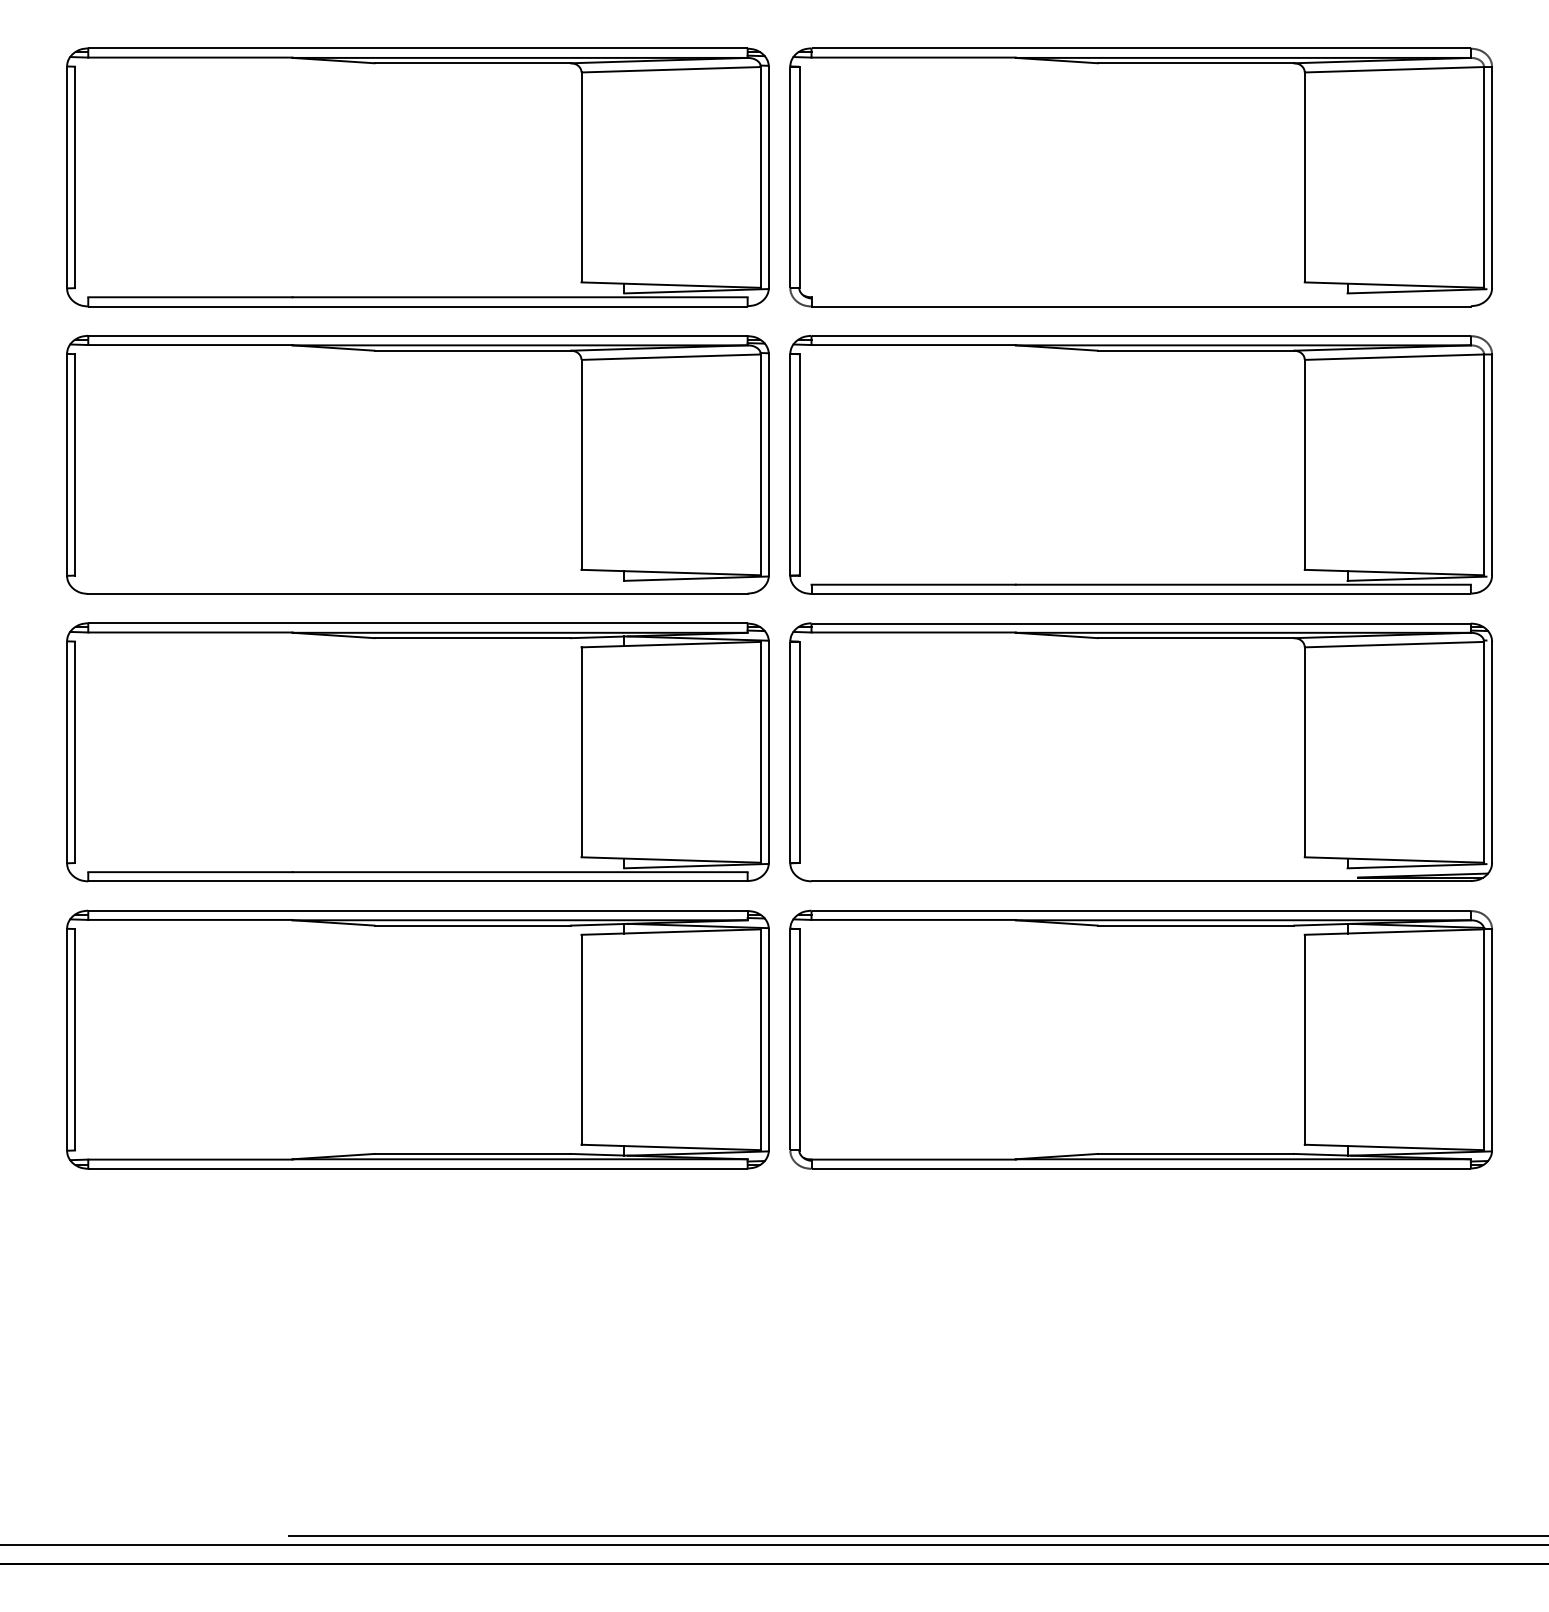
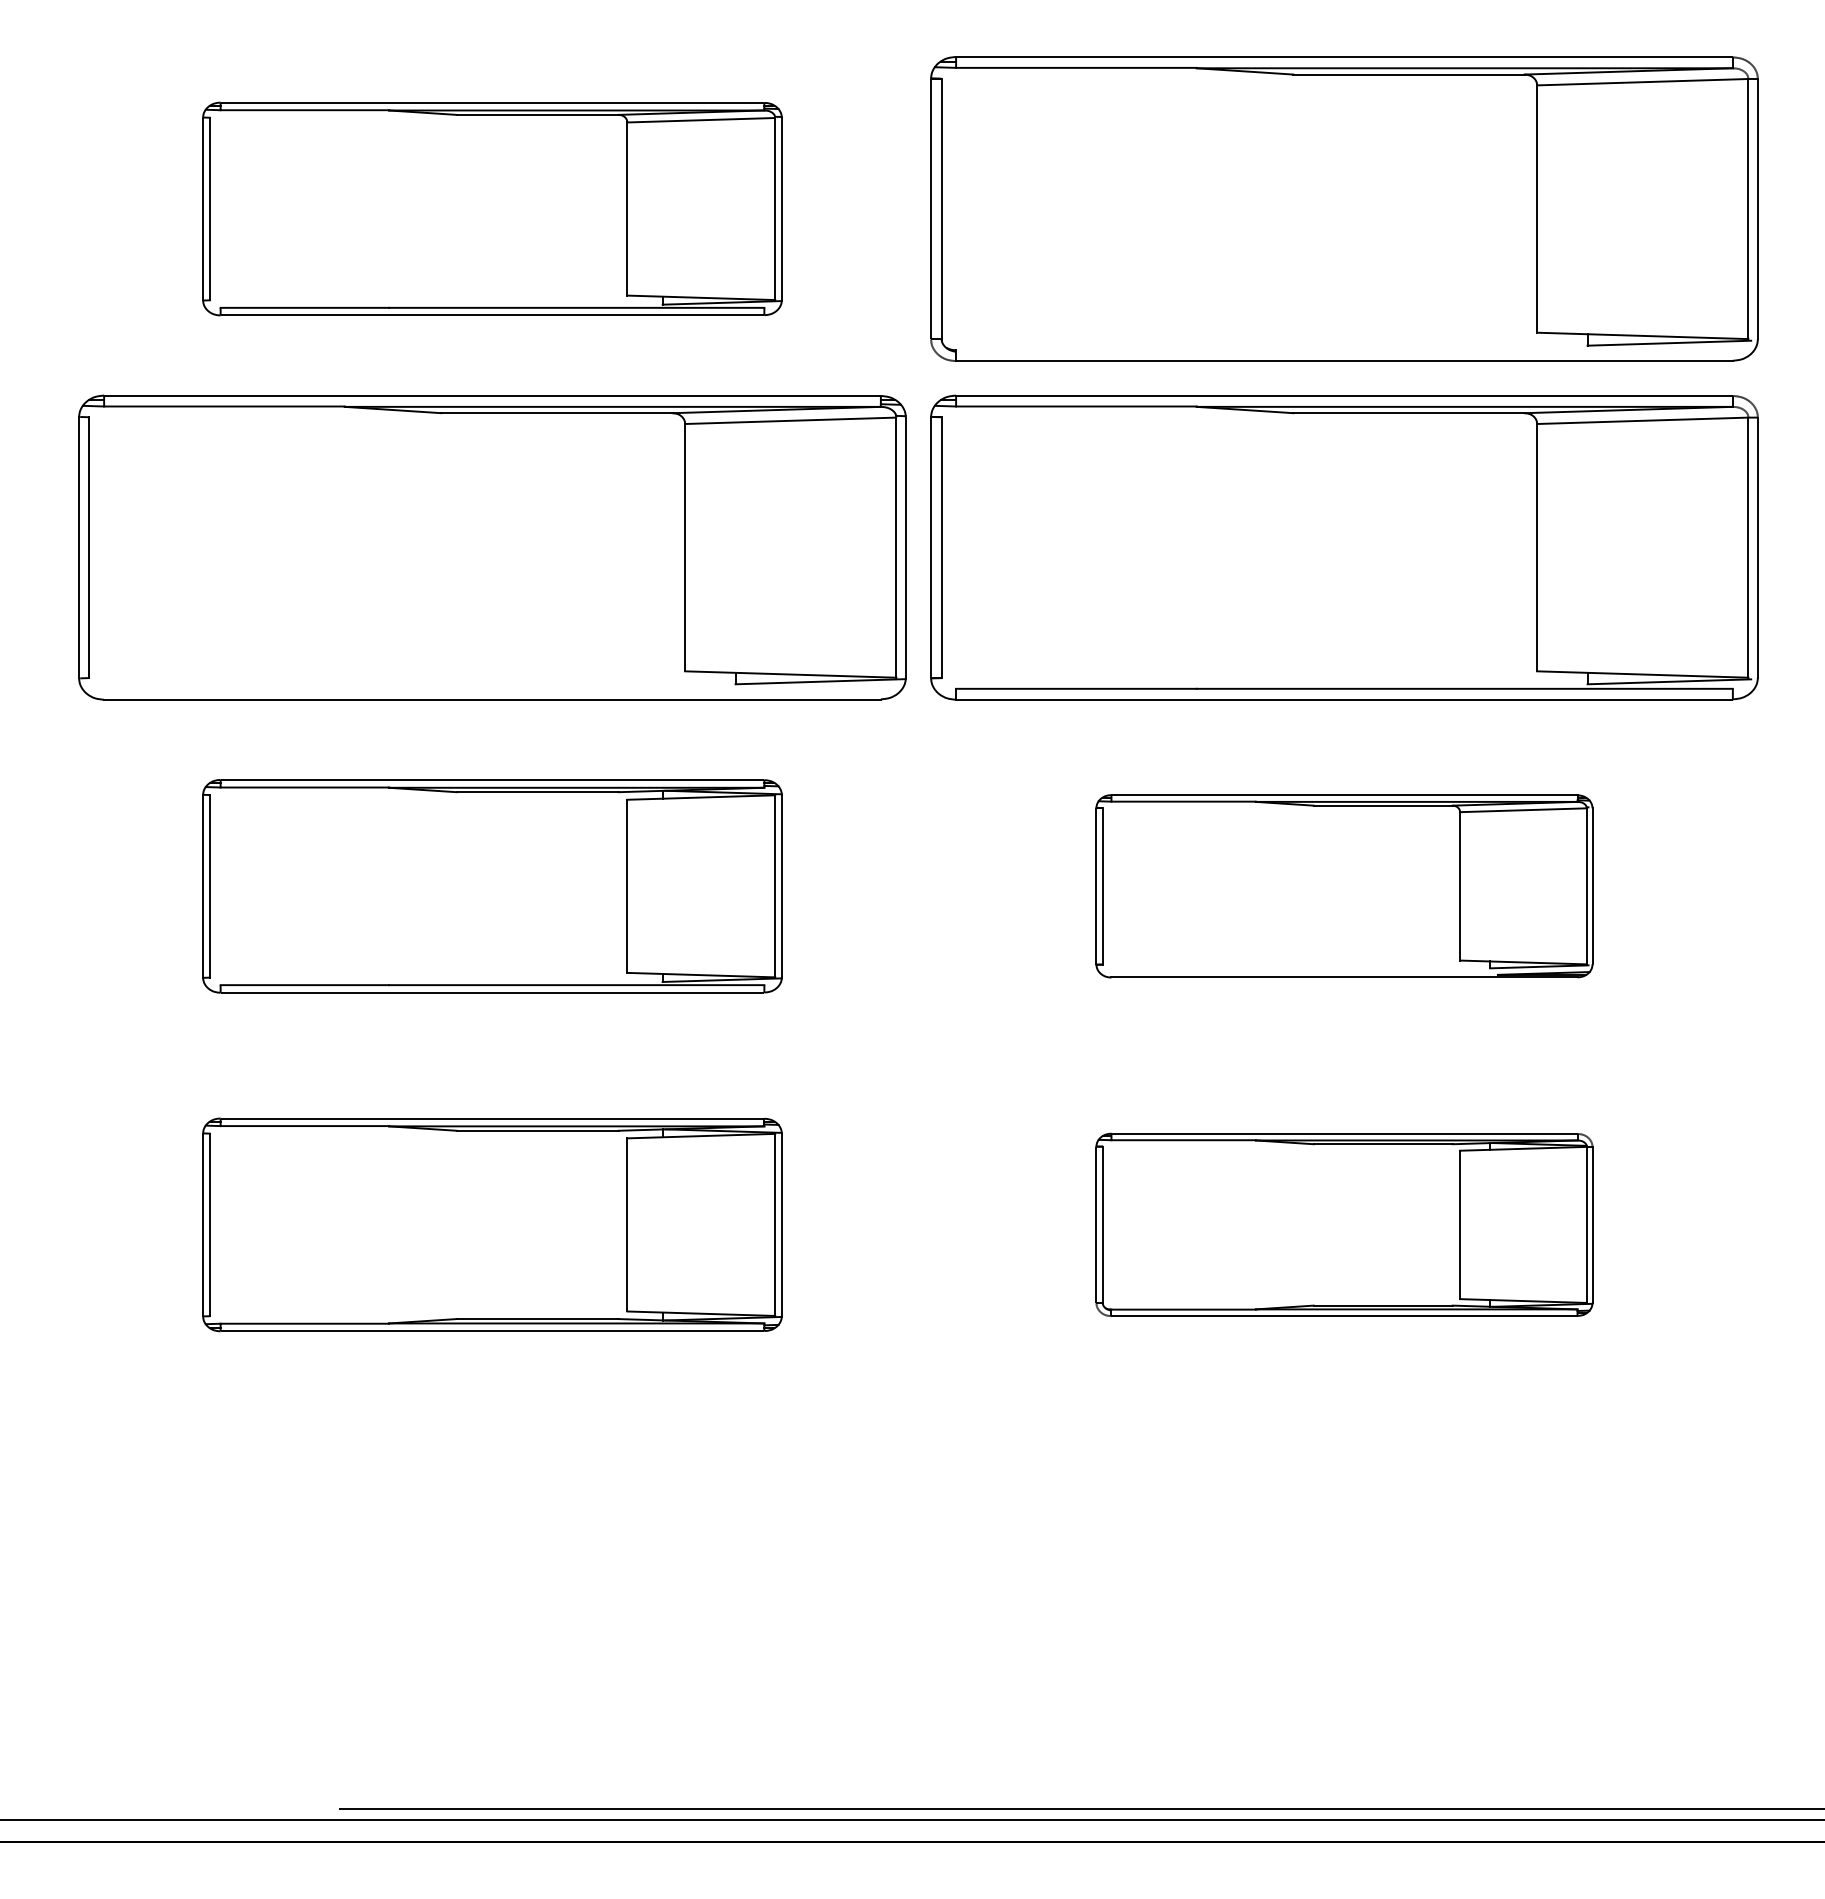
part: (417, 176) -> (492, 208), size x0.7
part: (417, 752) -> (492, 886), size x0.7
part: (1141, 752) -> (1344, 886), size x0.6
part: (417, 1039) -> (492, 1224), size x0.7
part: (1141, 1039) -> (1344, 1224), size x0.6

